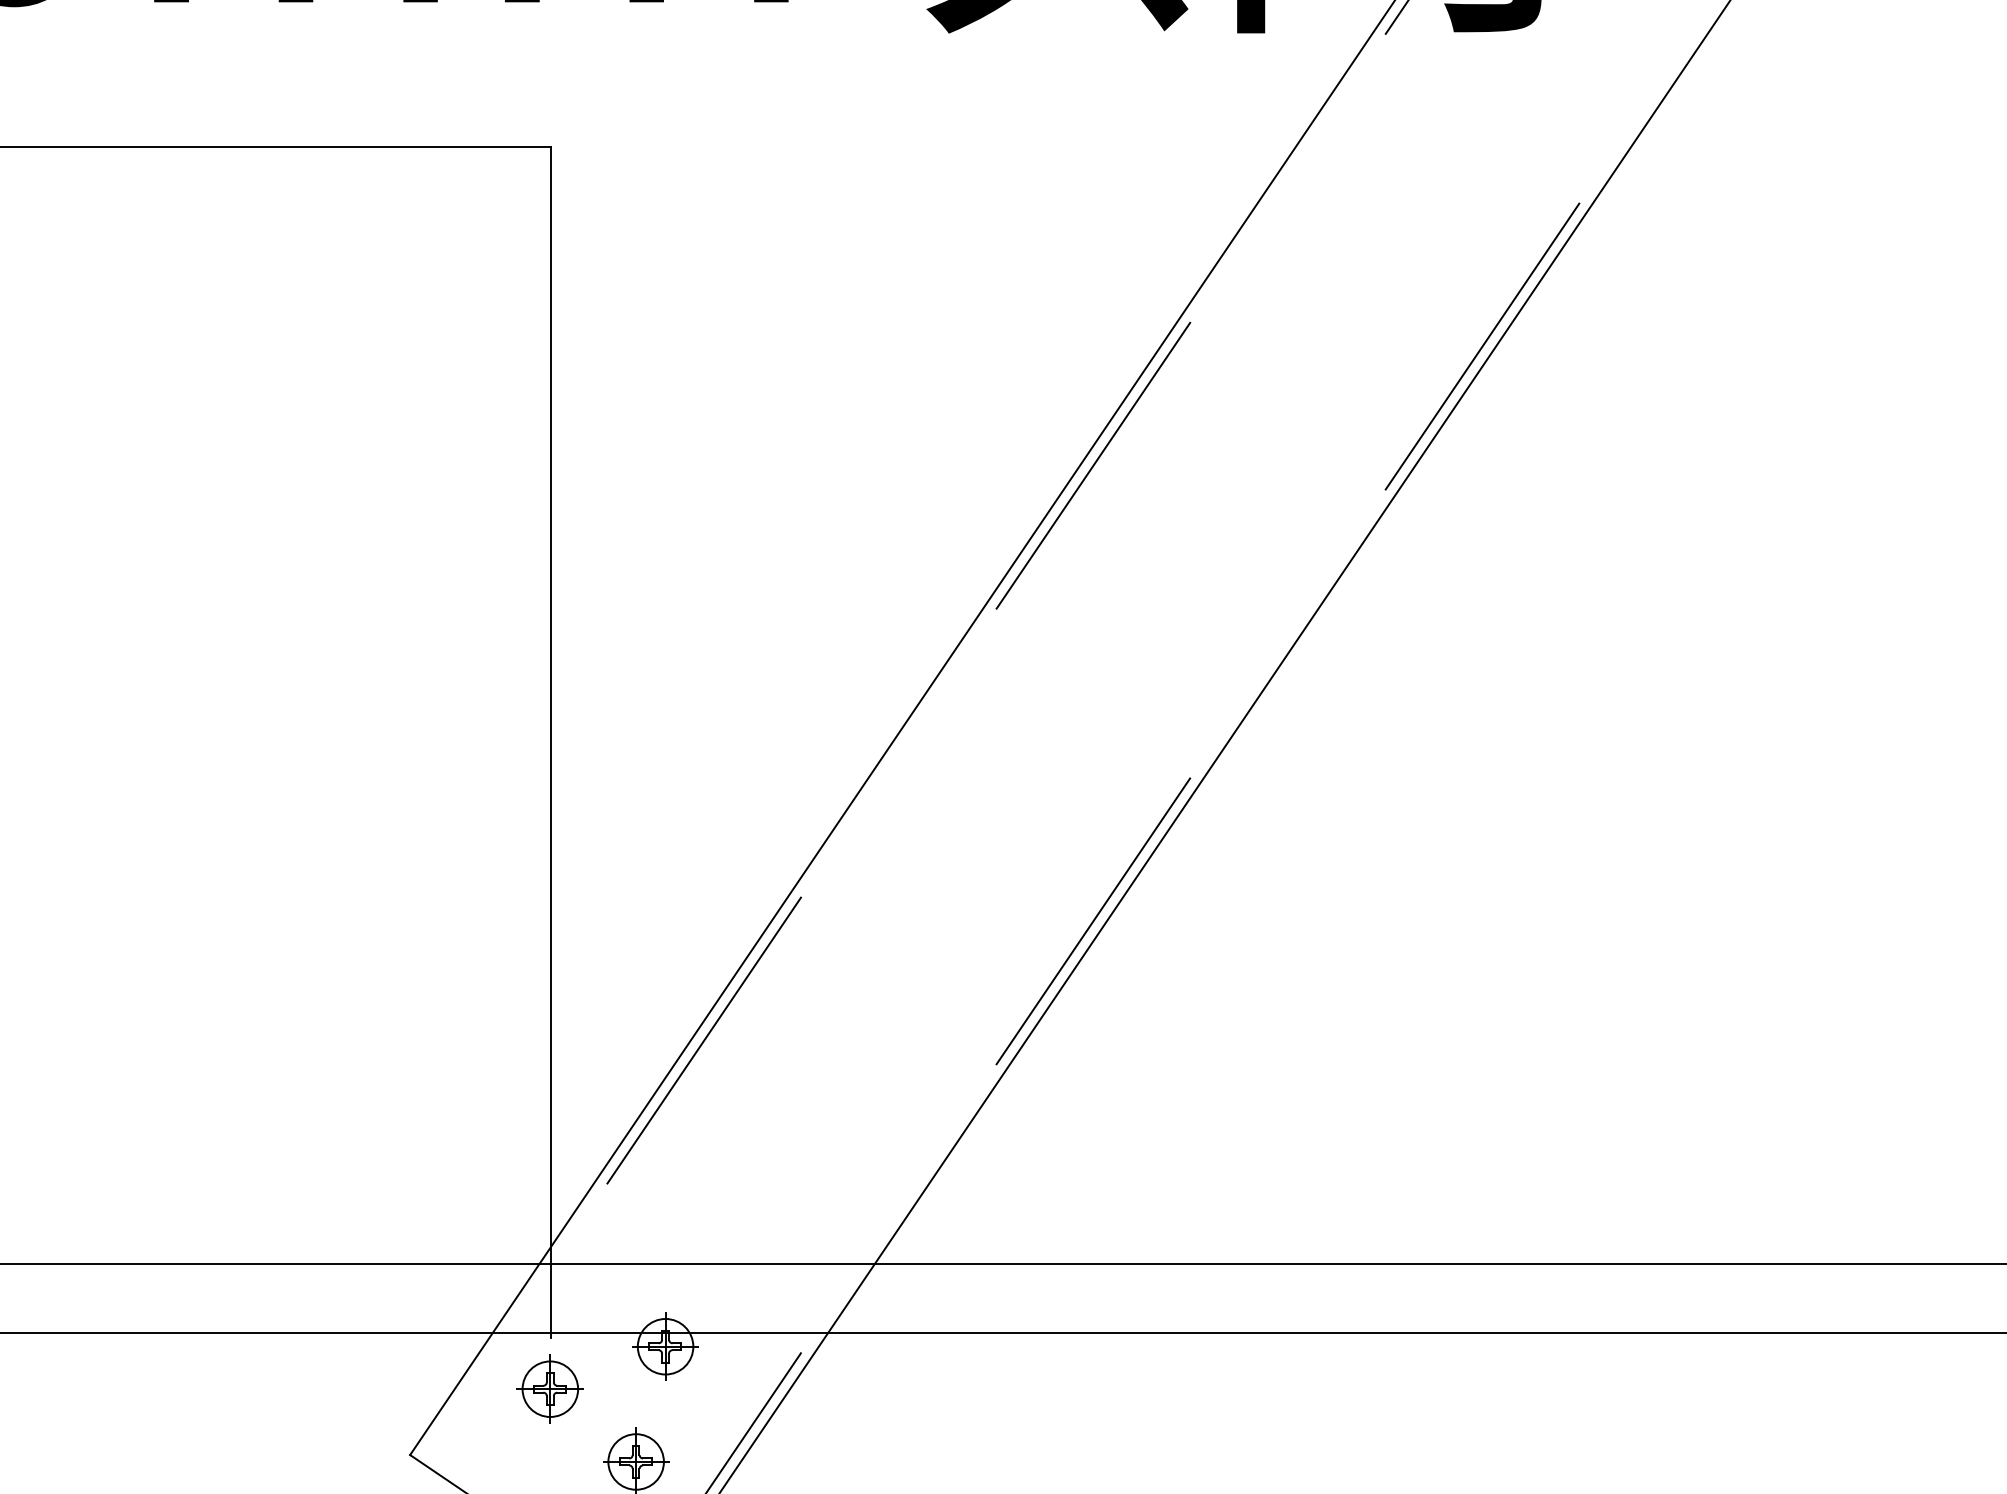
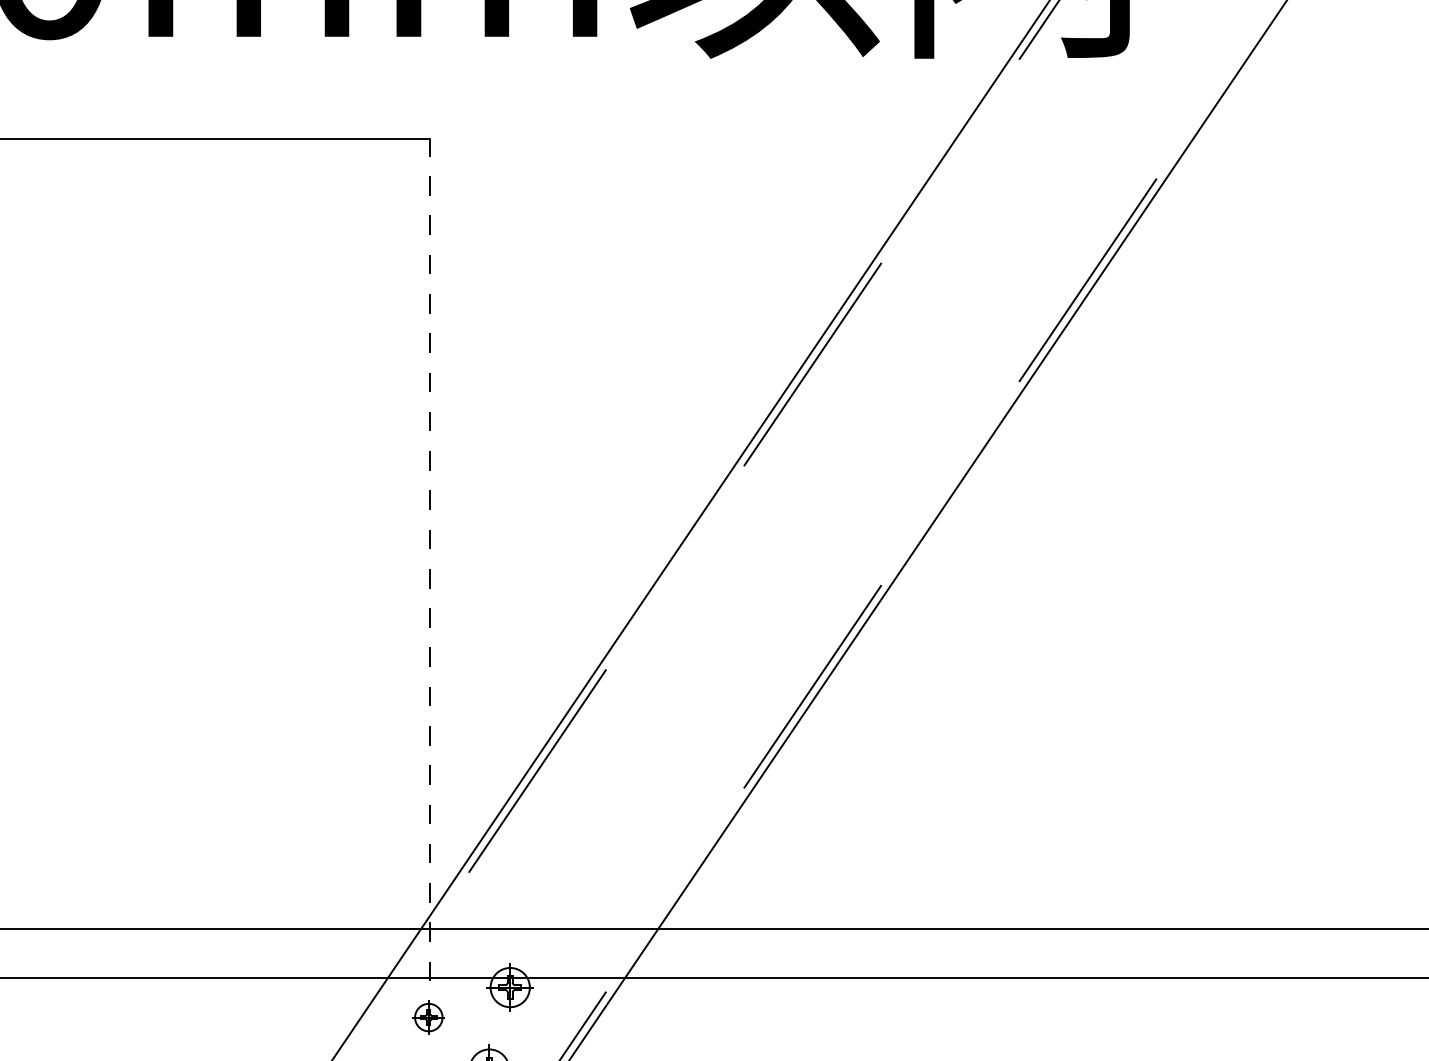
line: (551, 741) -> (429, 559), solid -> dashed
part: (550, 1389) -> (428, 1017), size x0.7

